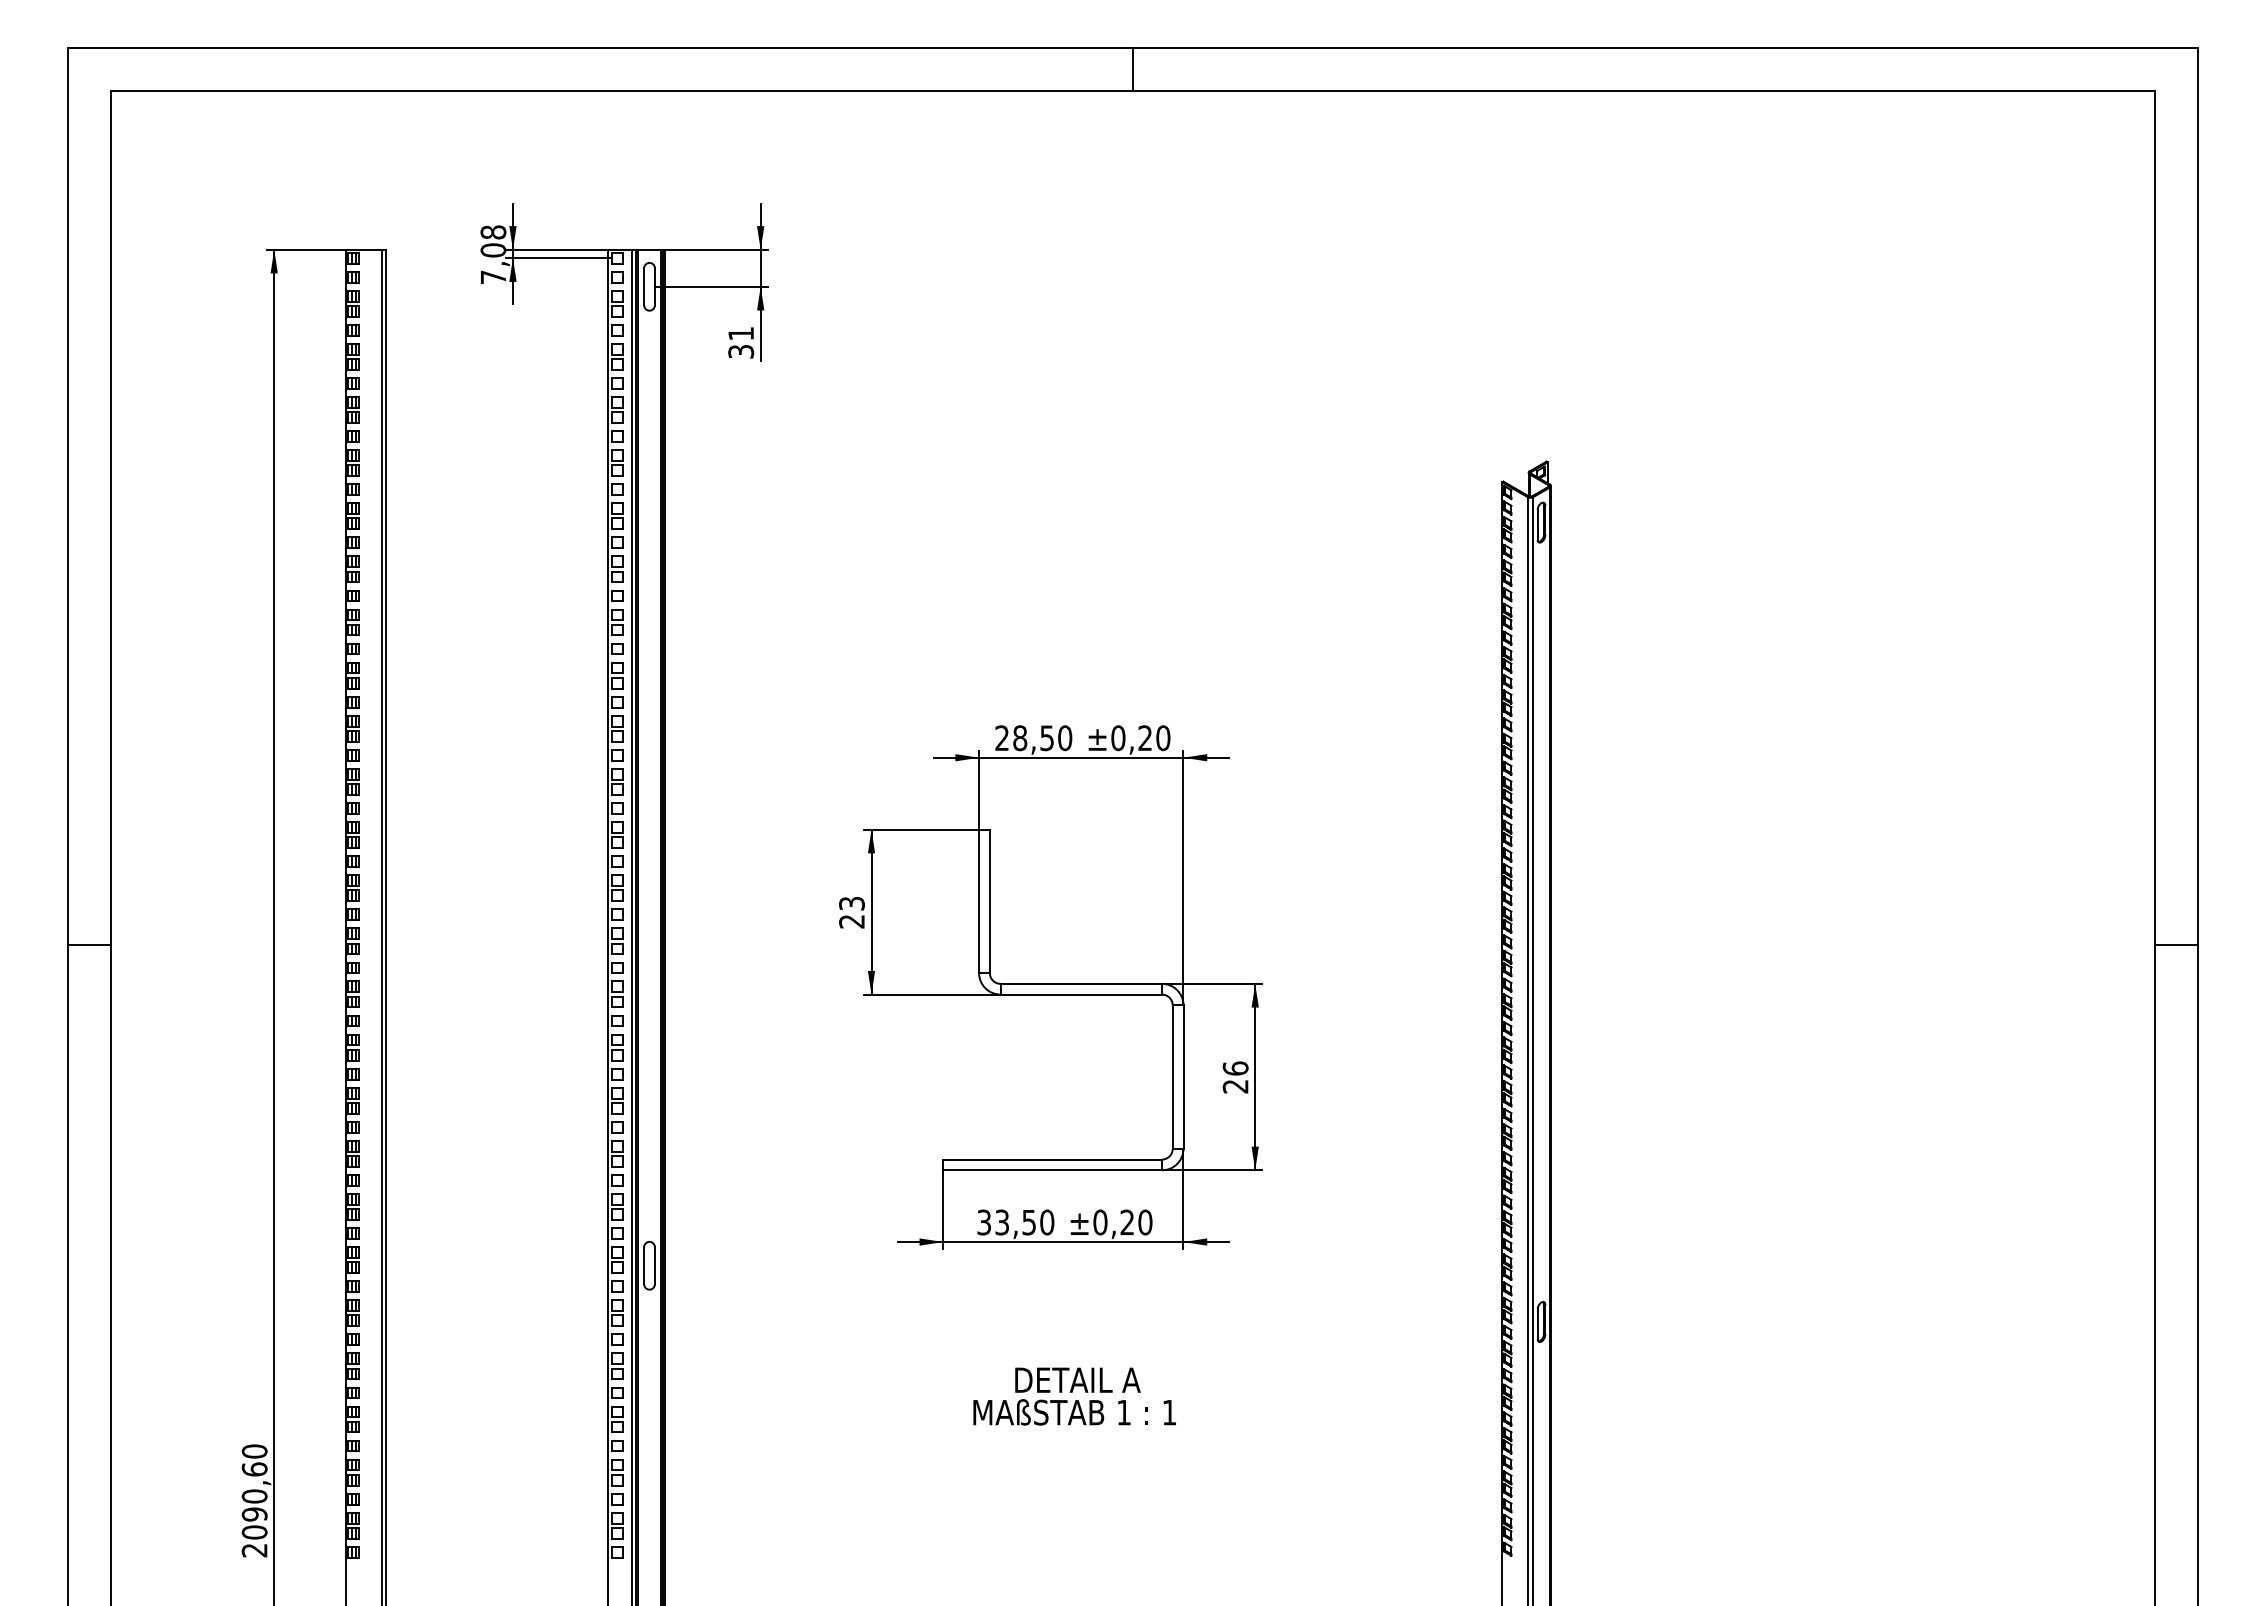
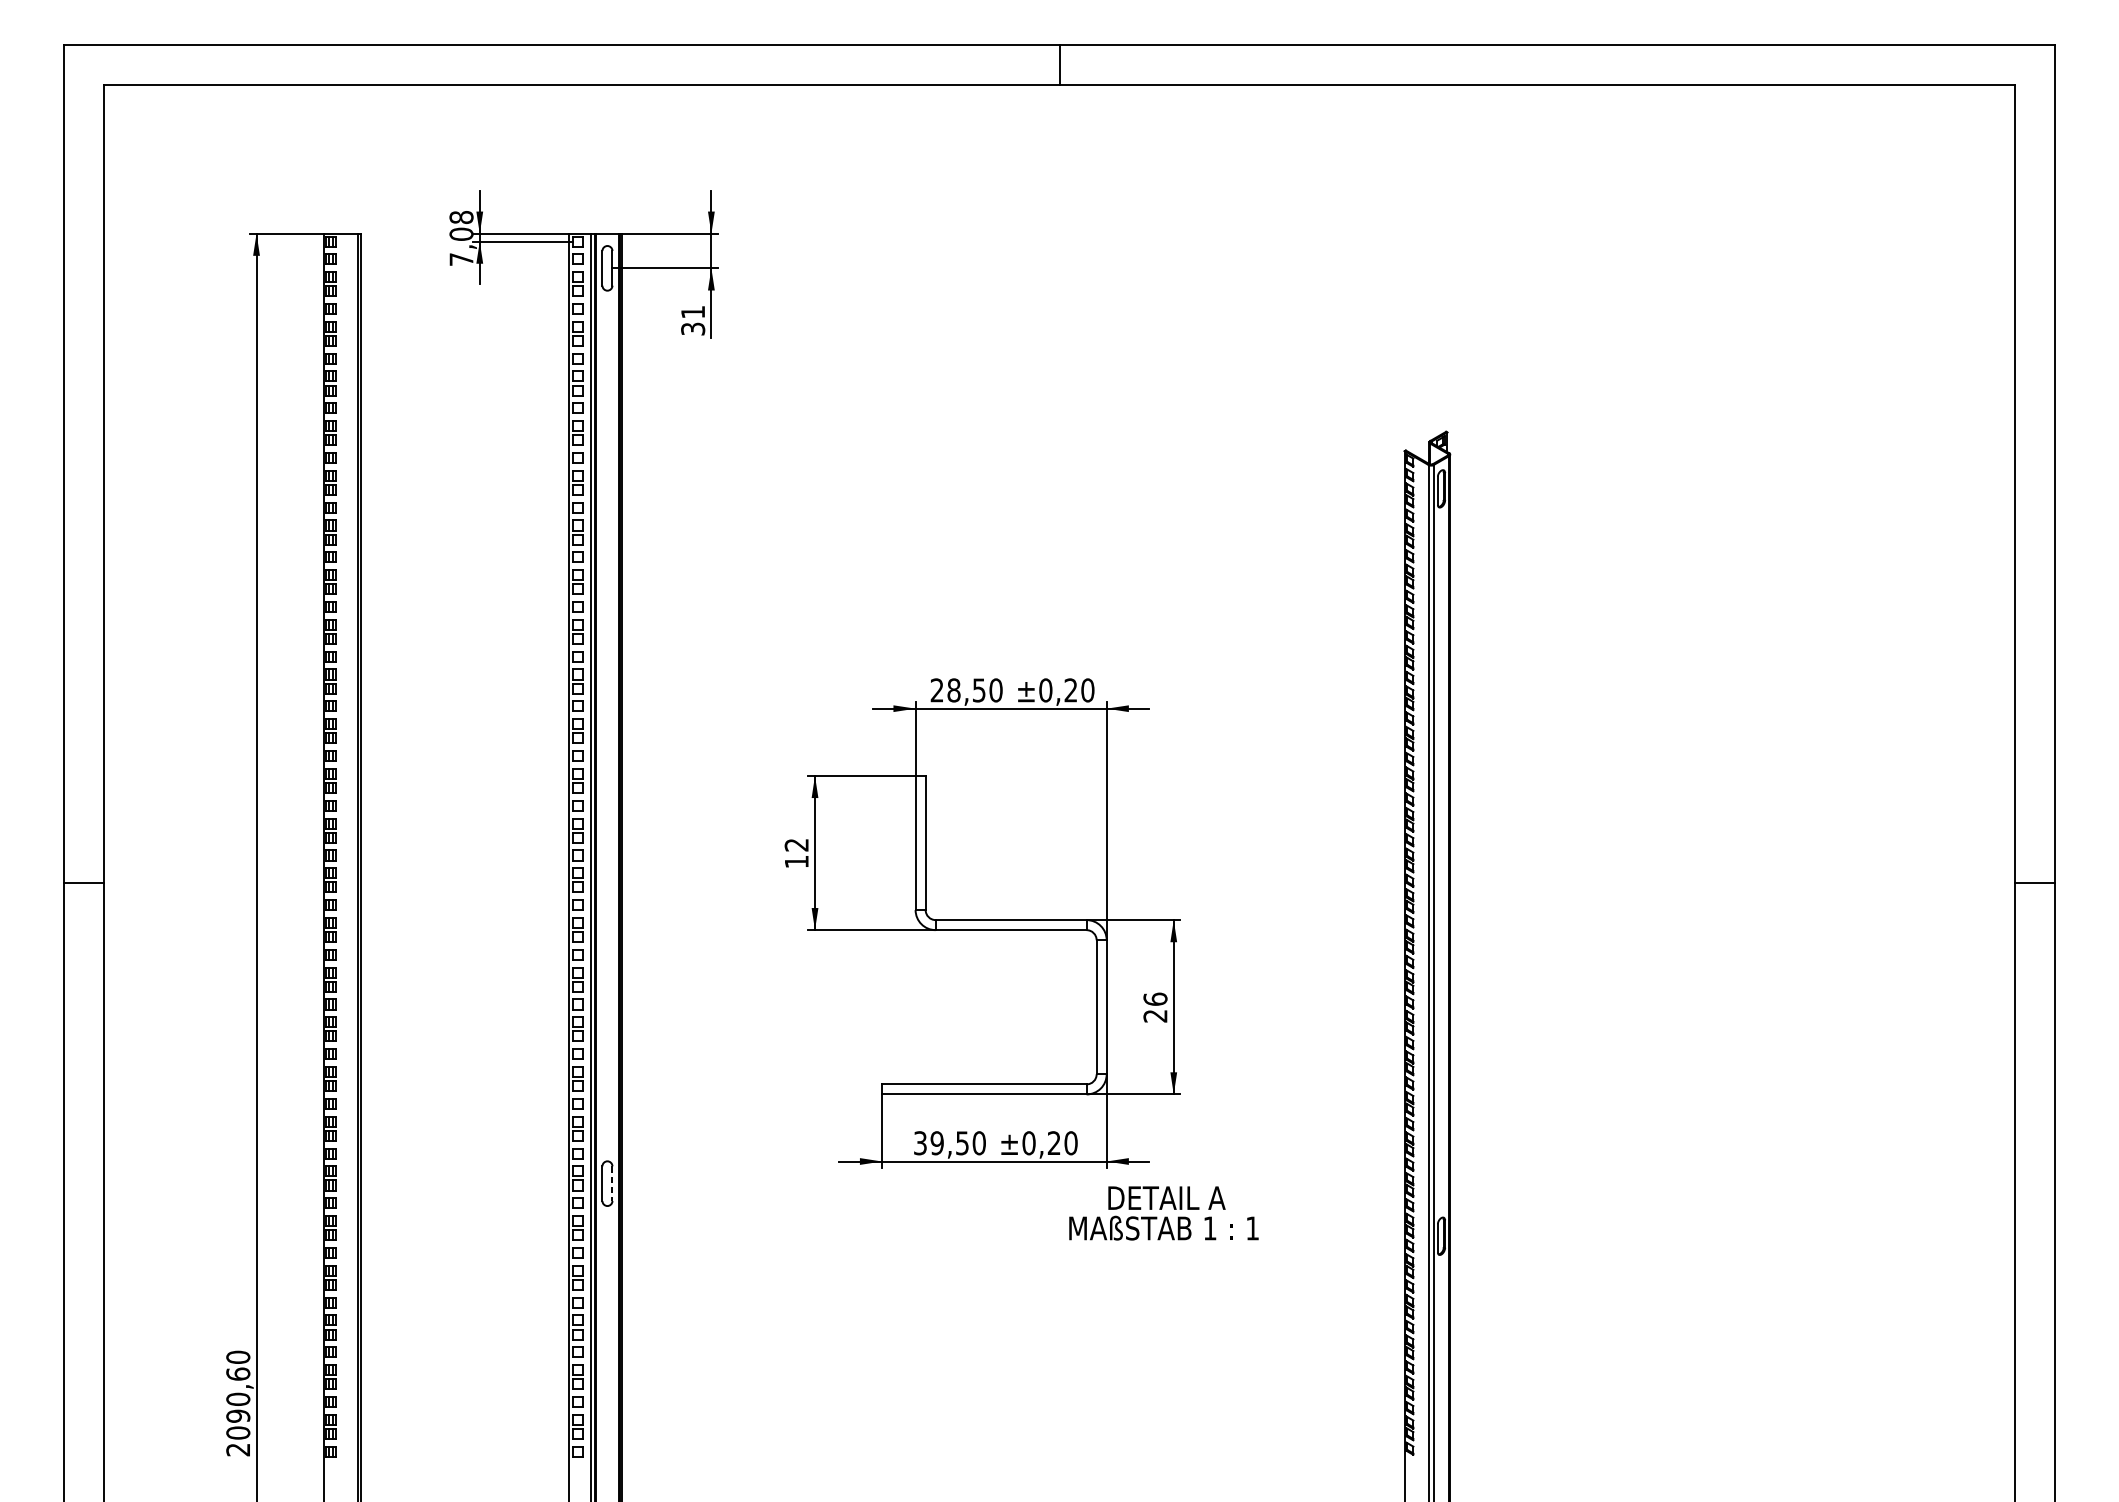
text: (851, 912) -> (796, 853), 23 -> 12
text: (1002, 1222) -> (937, 1143), 33,50 -> 39,50
line: (654, 1265) -> (612, 1183), solid -> dashed
text: (1074, 1396) -> (1163, 1213), moved

